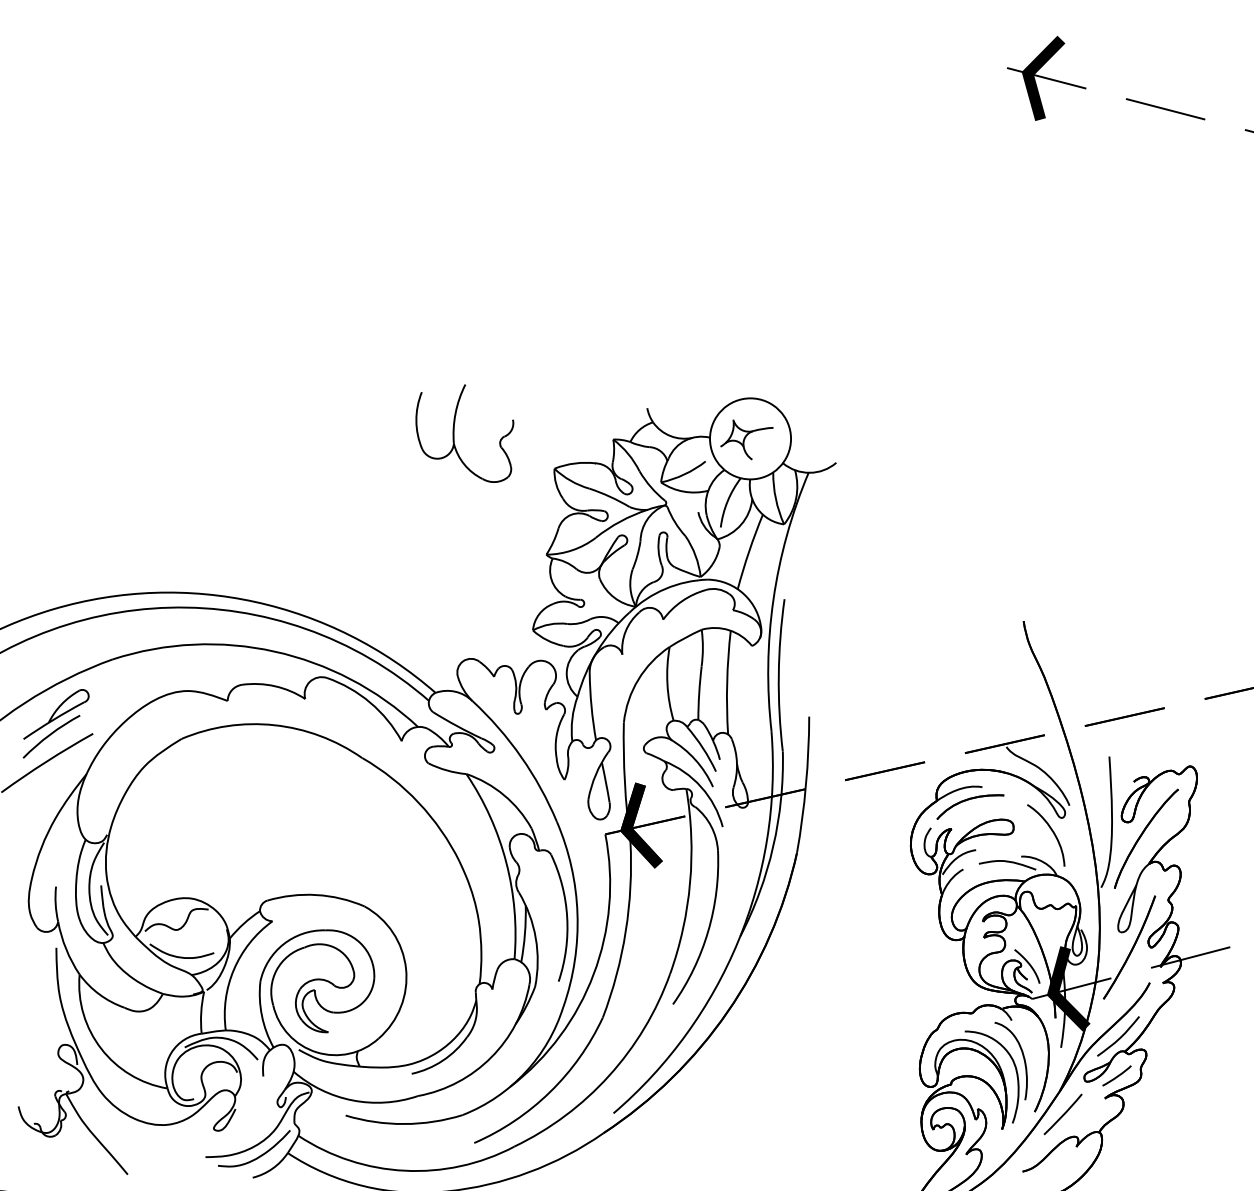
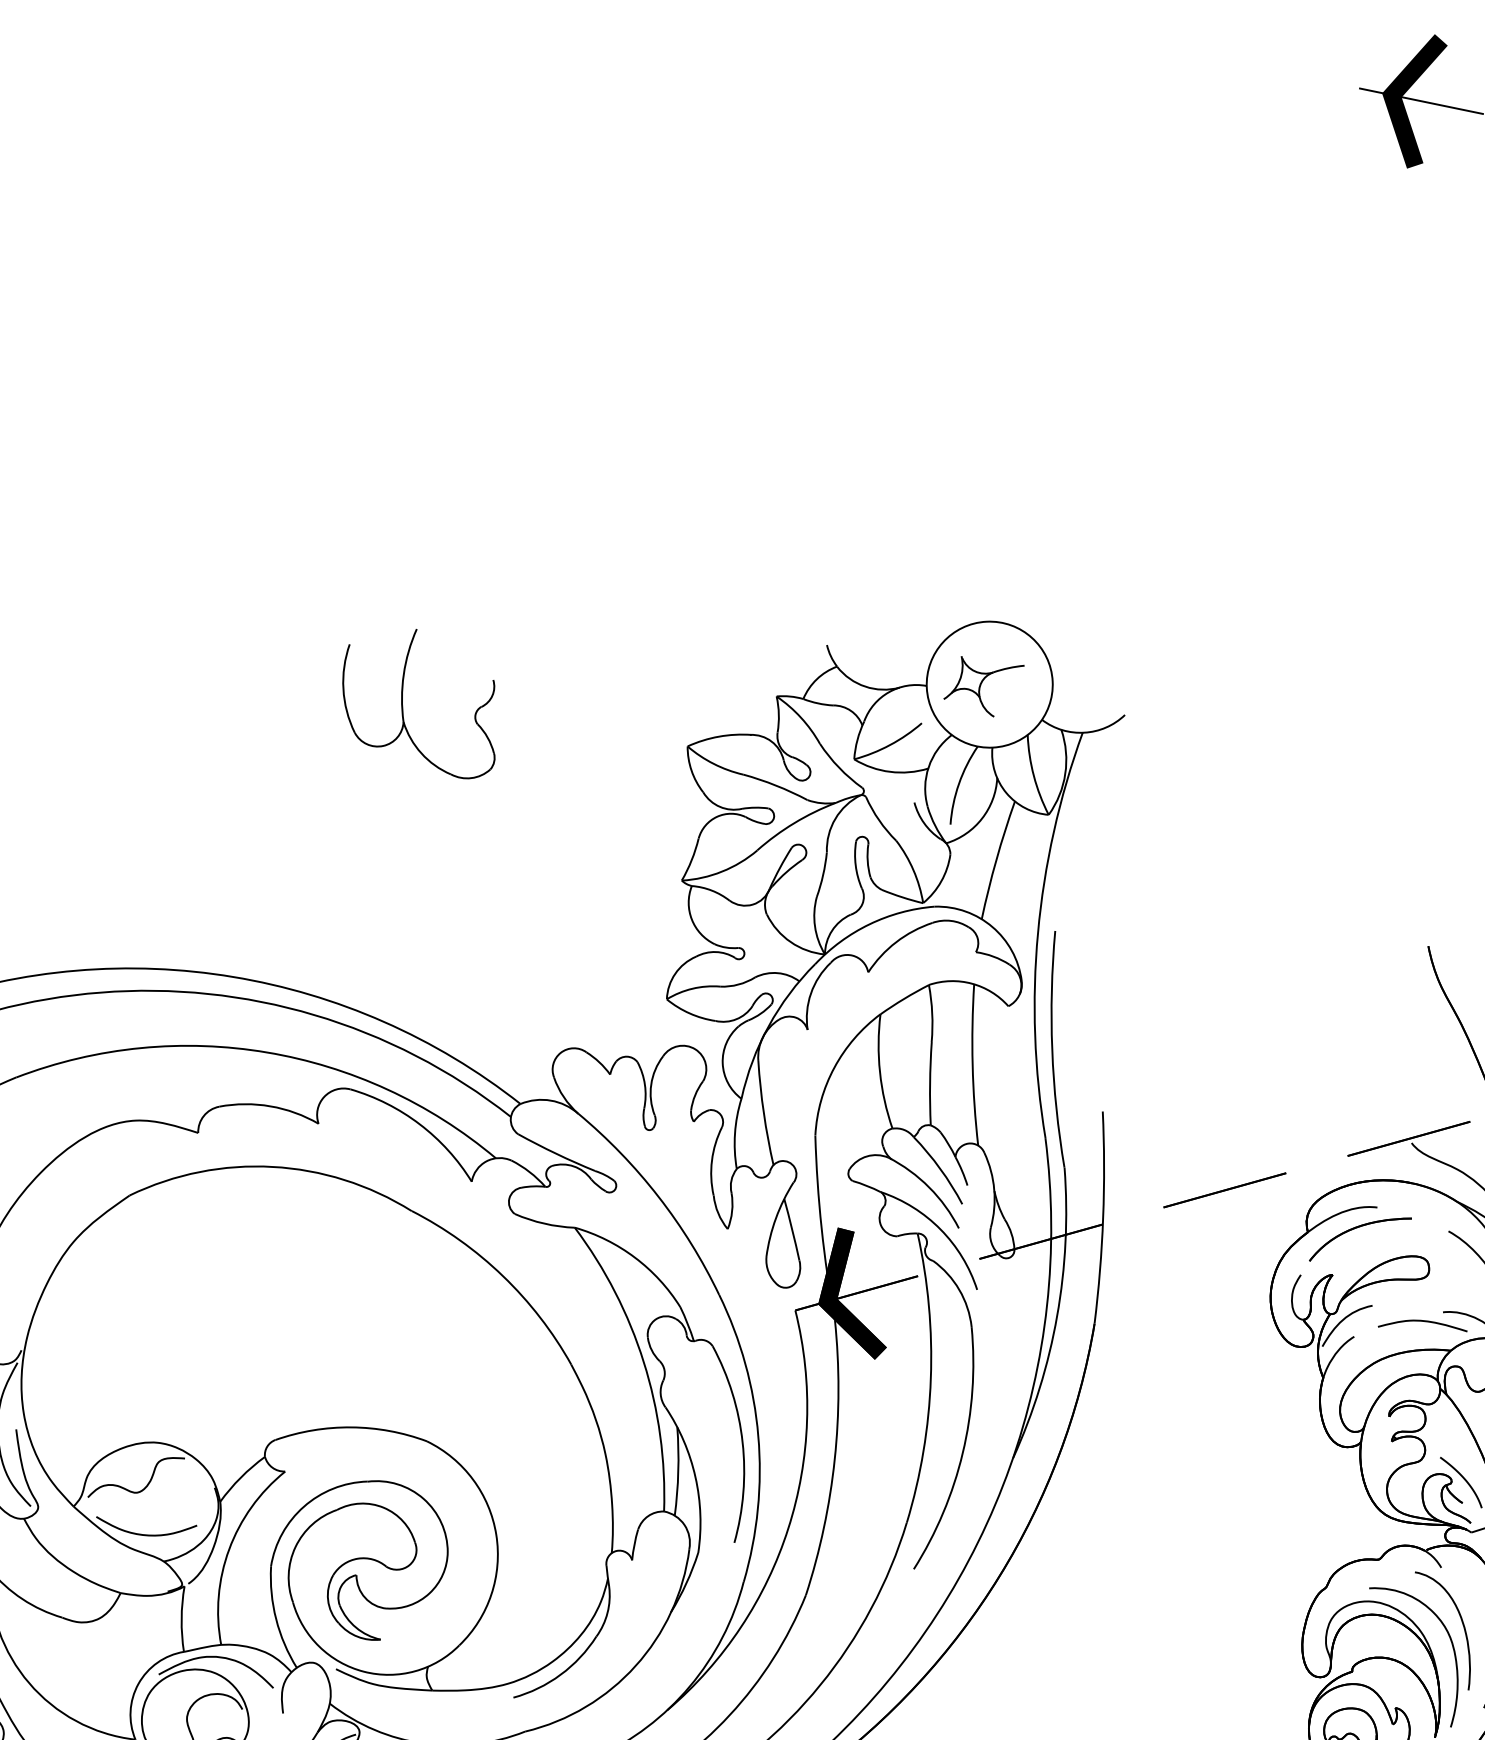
part: (454, 433) -> (403, 705), moved

